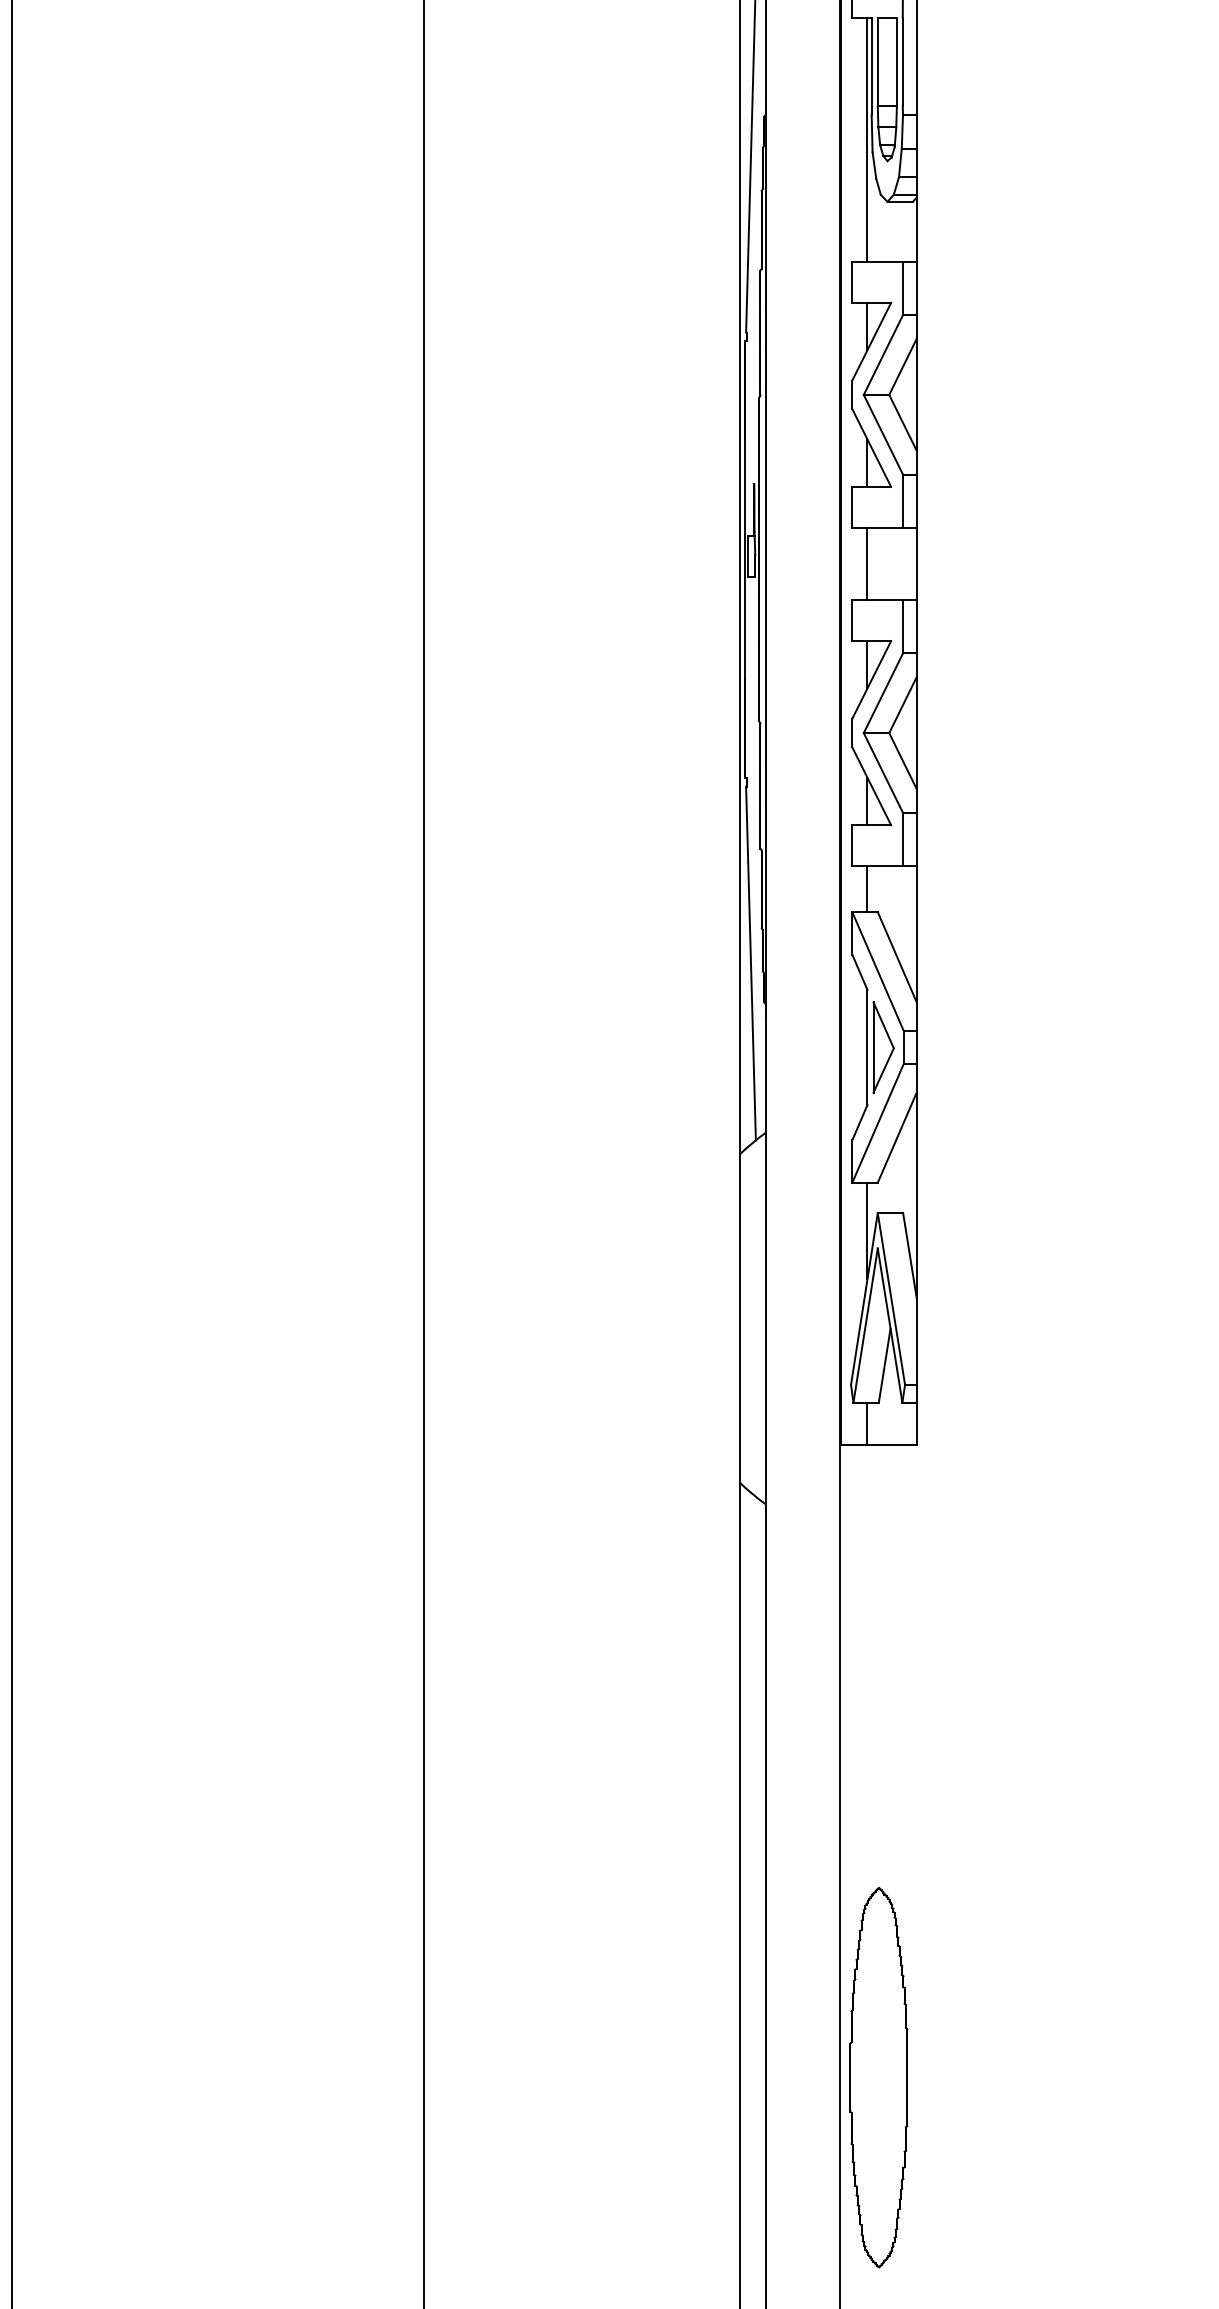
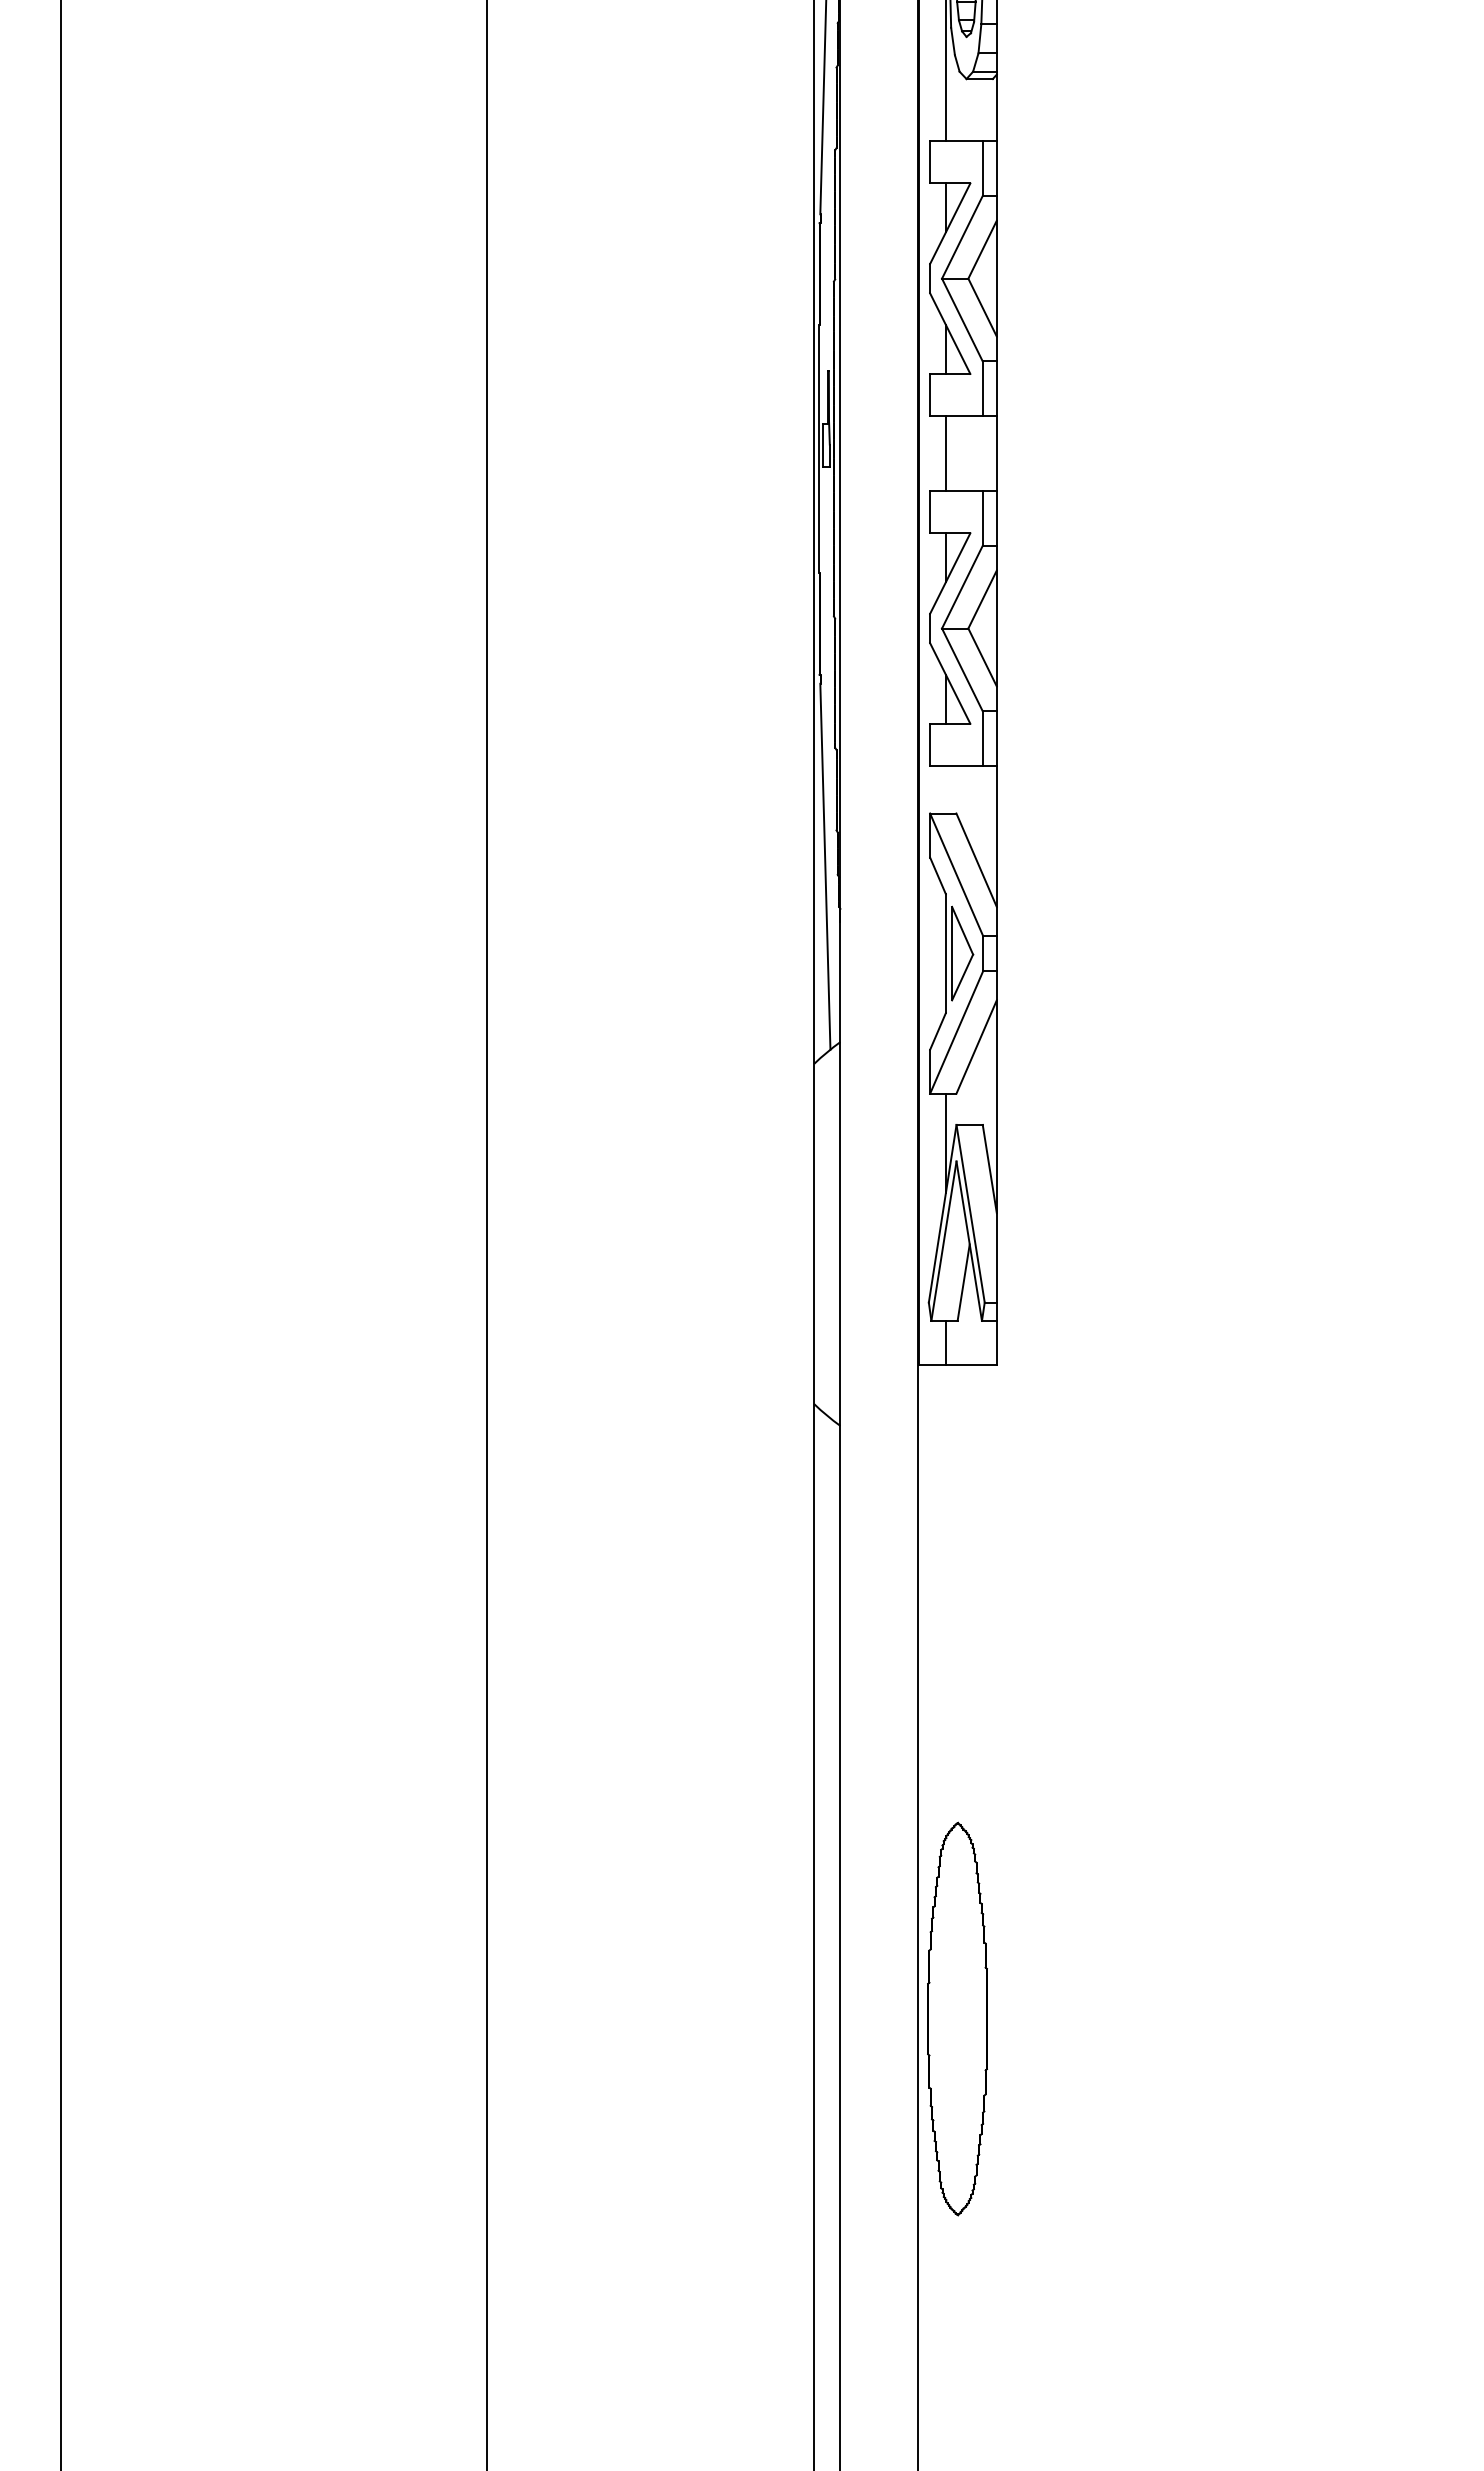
line: (867, 888) -> (945, 789), removed

